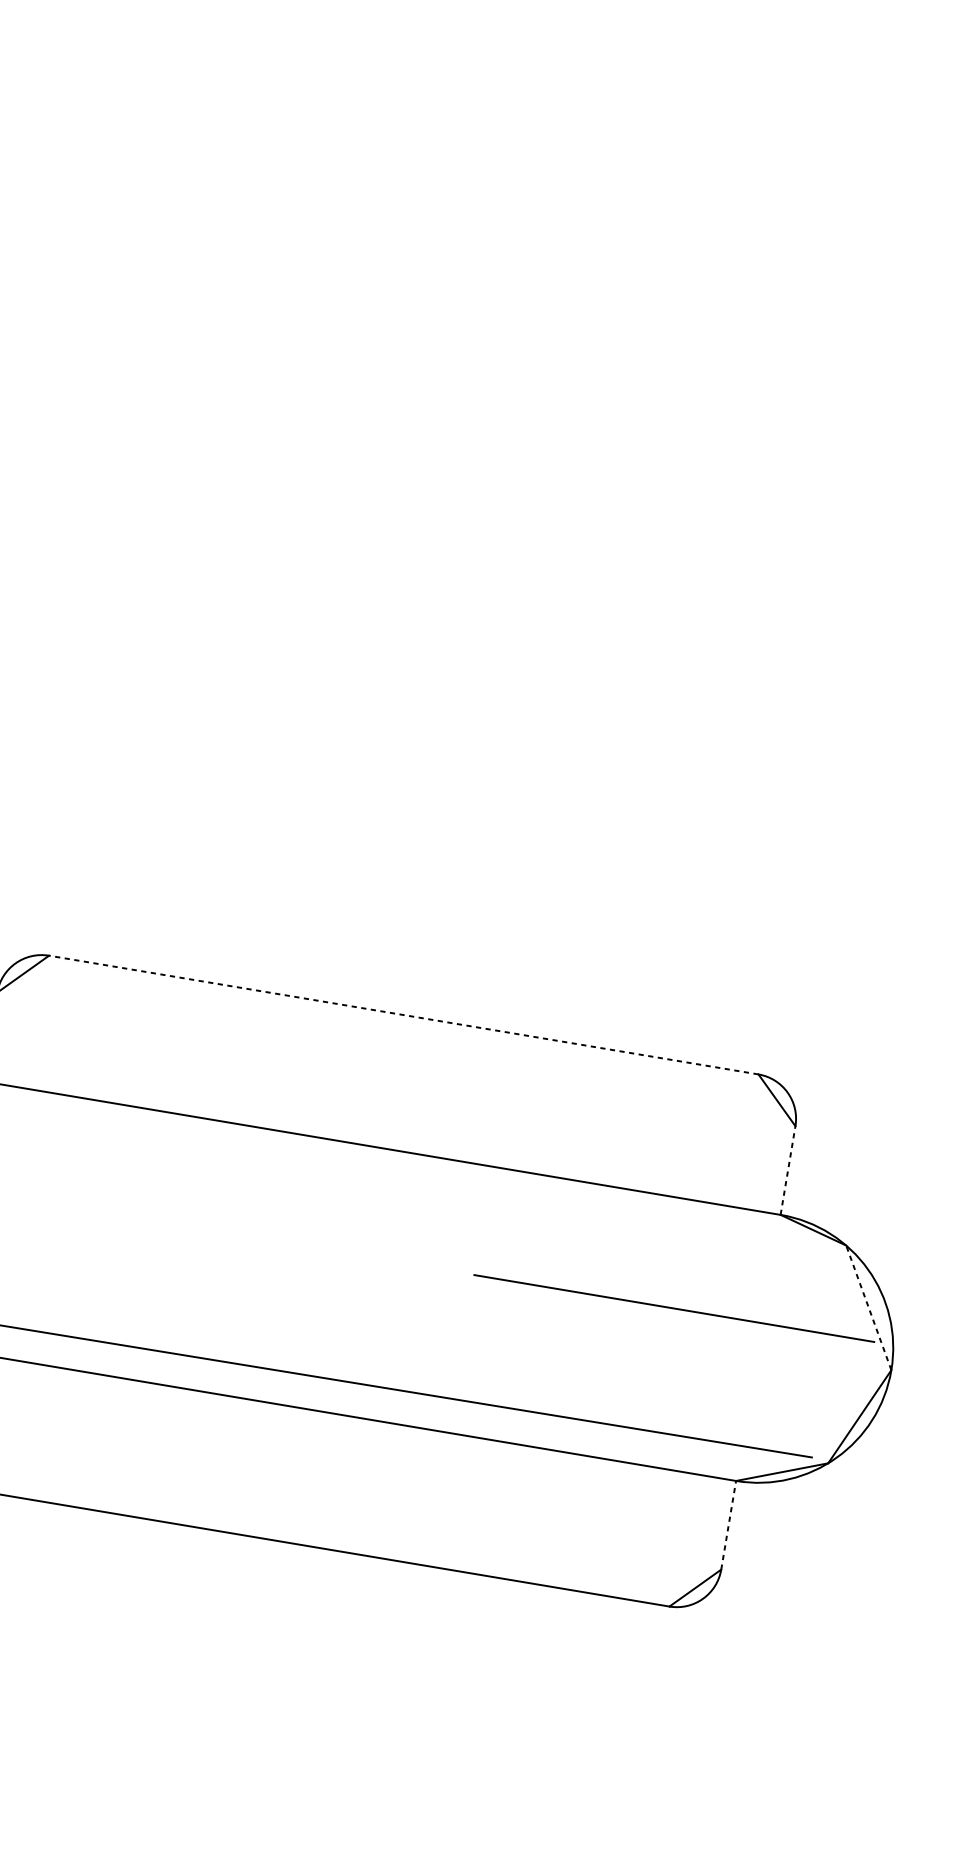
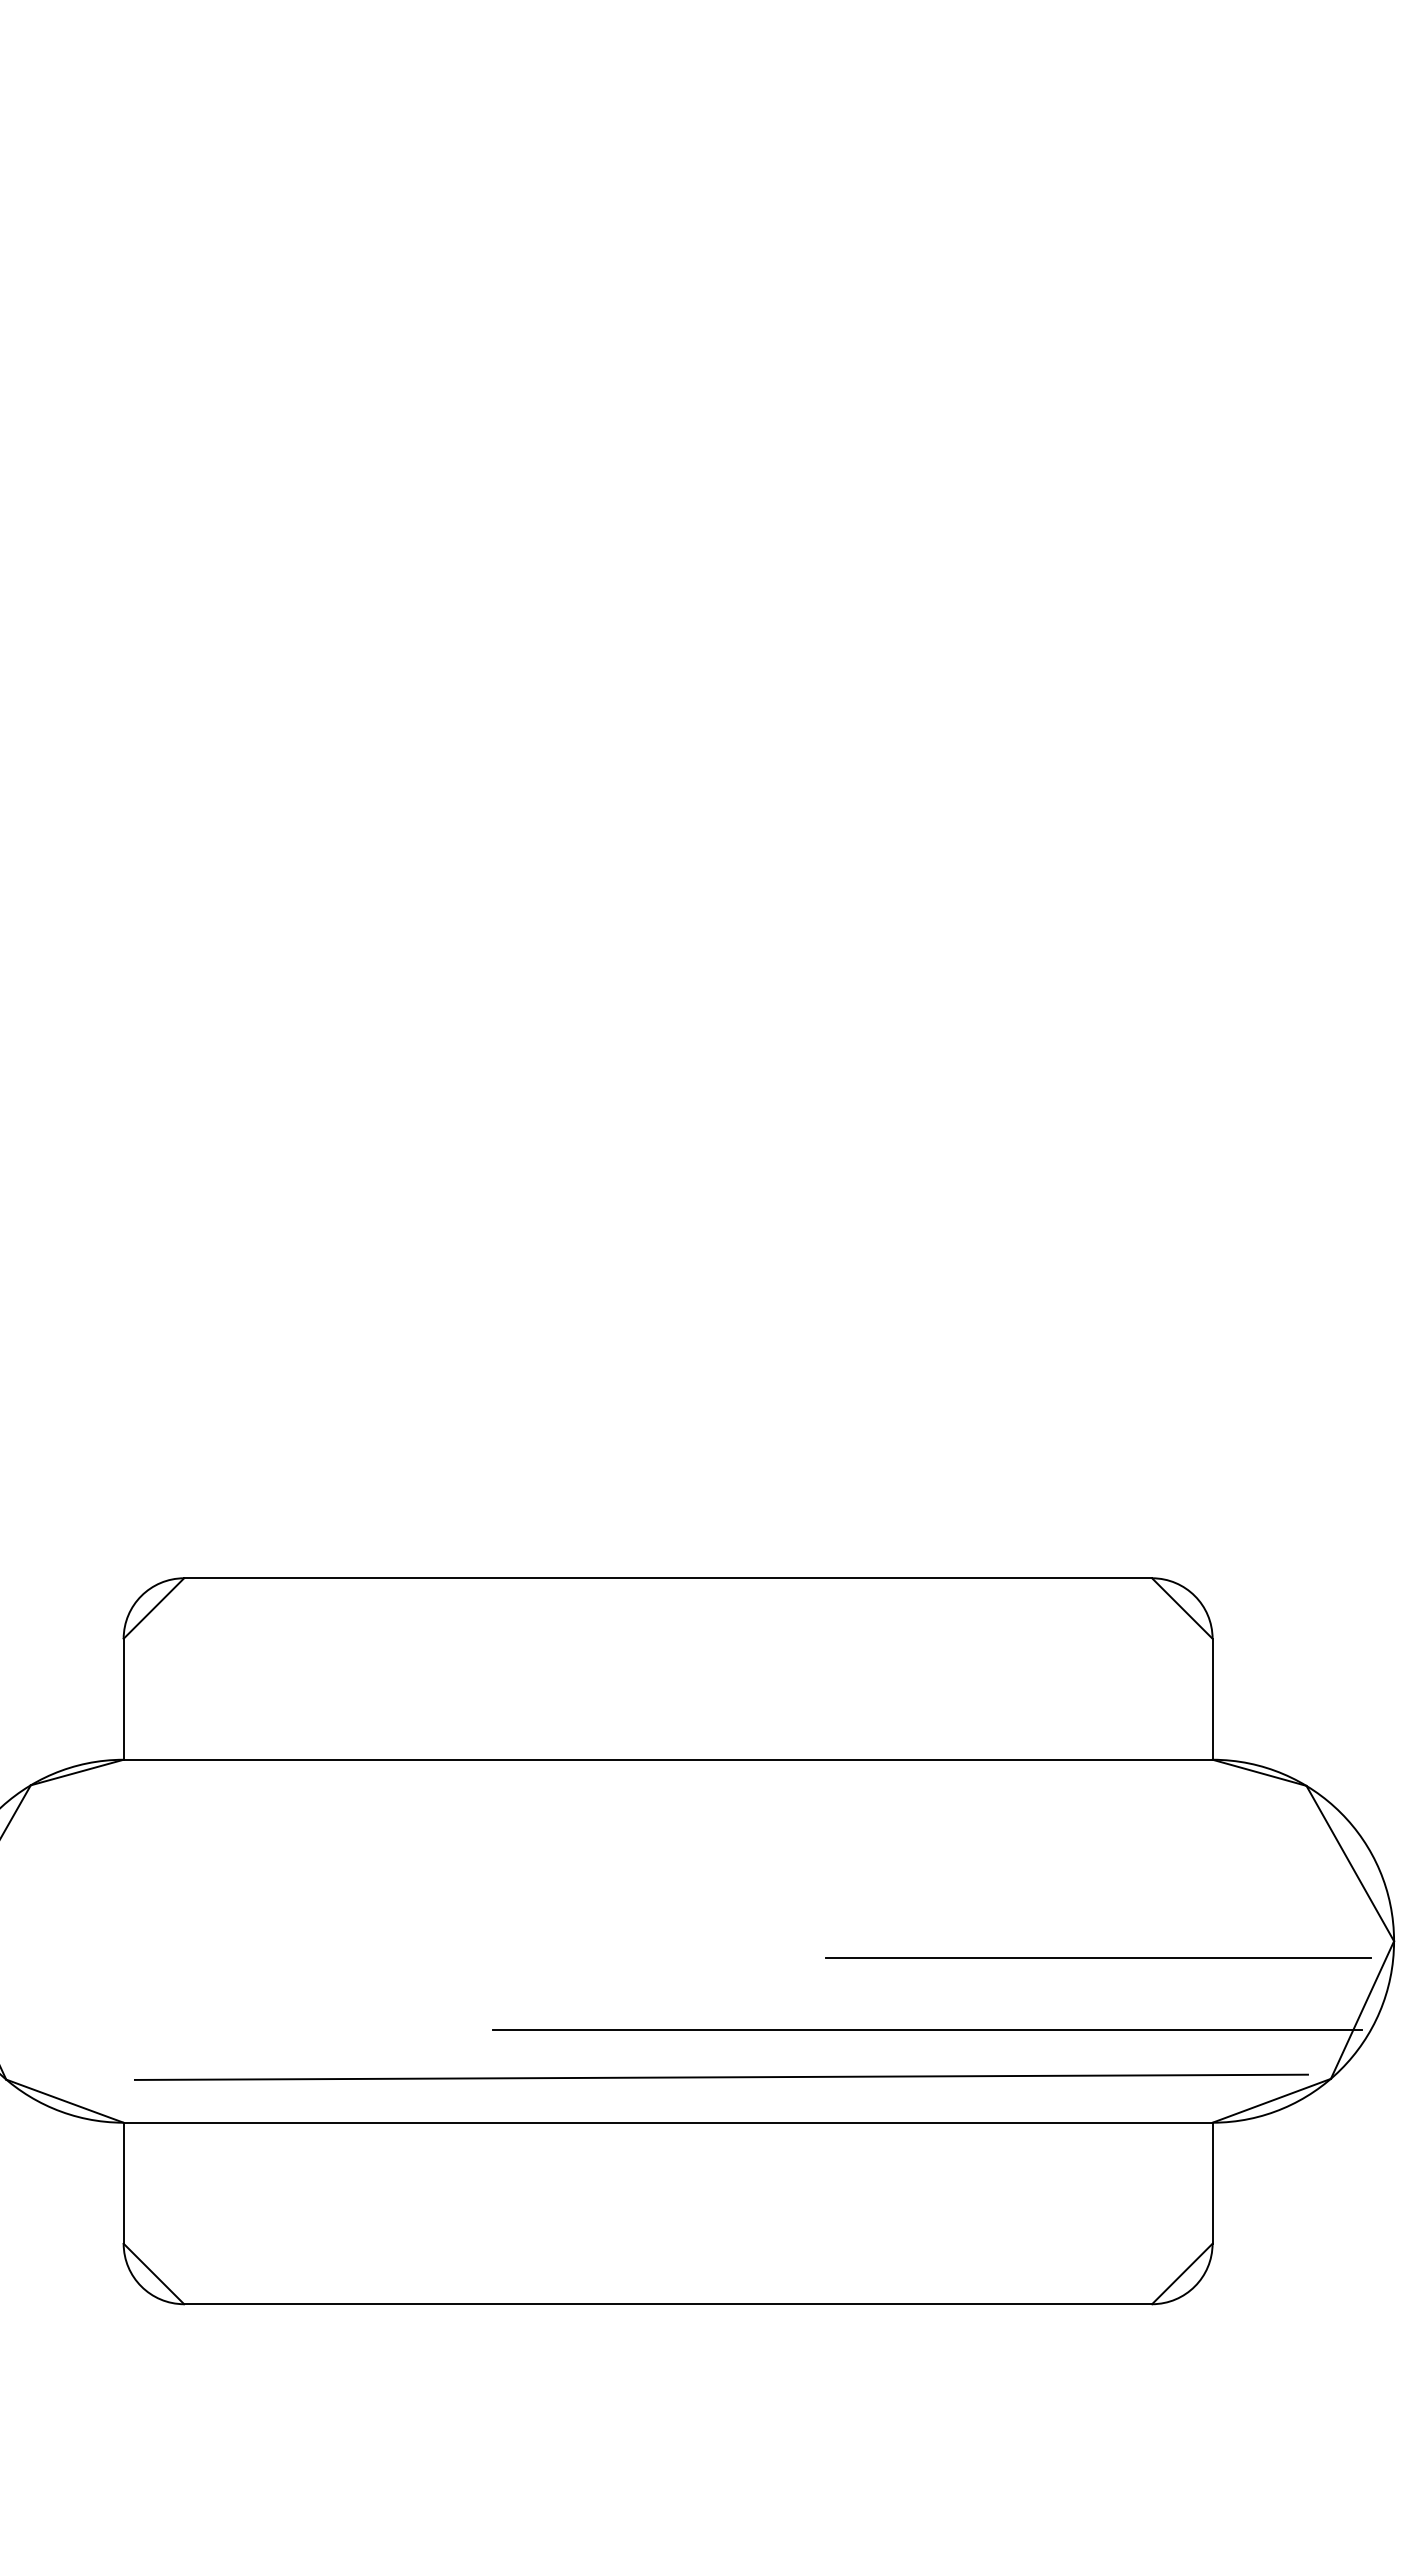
line: (404, 1015) -> (668, 1578), dashed -> solid
line: (788, 1169) -> (1212, 1698), dashed -> solid
line: (868, 1307) -> (1350, 1863), dashed -> solid
line: (674, 1308) -> (1098, 1957), moved
line: (538, 1378) -> (927, 2030), added
line: (728, 1524) -> (1212, 2182), dashed -> solid

